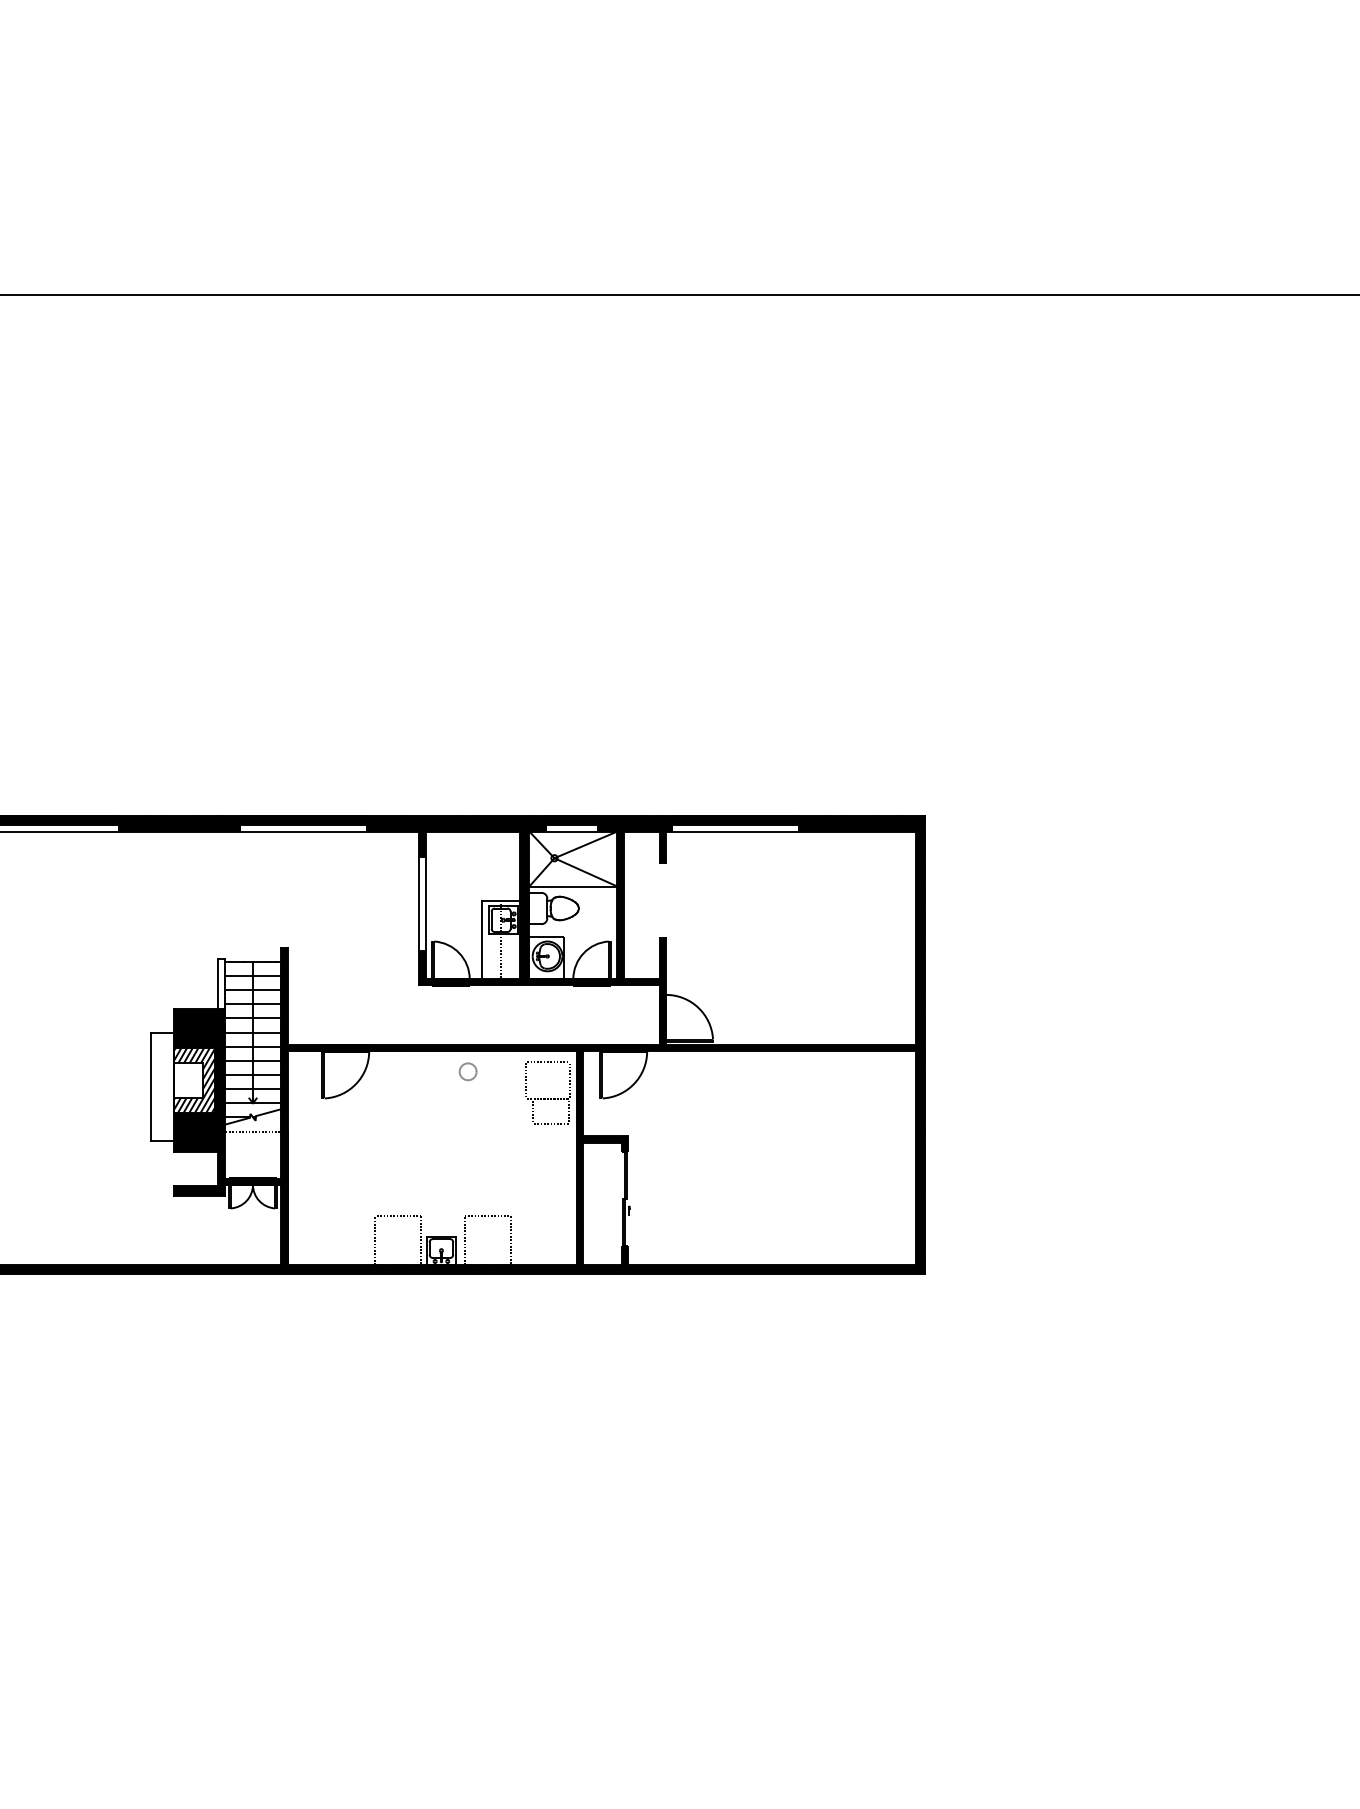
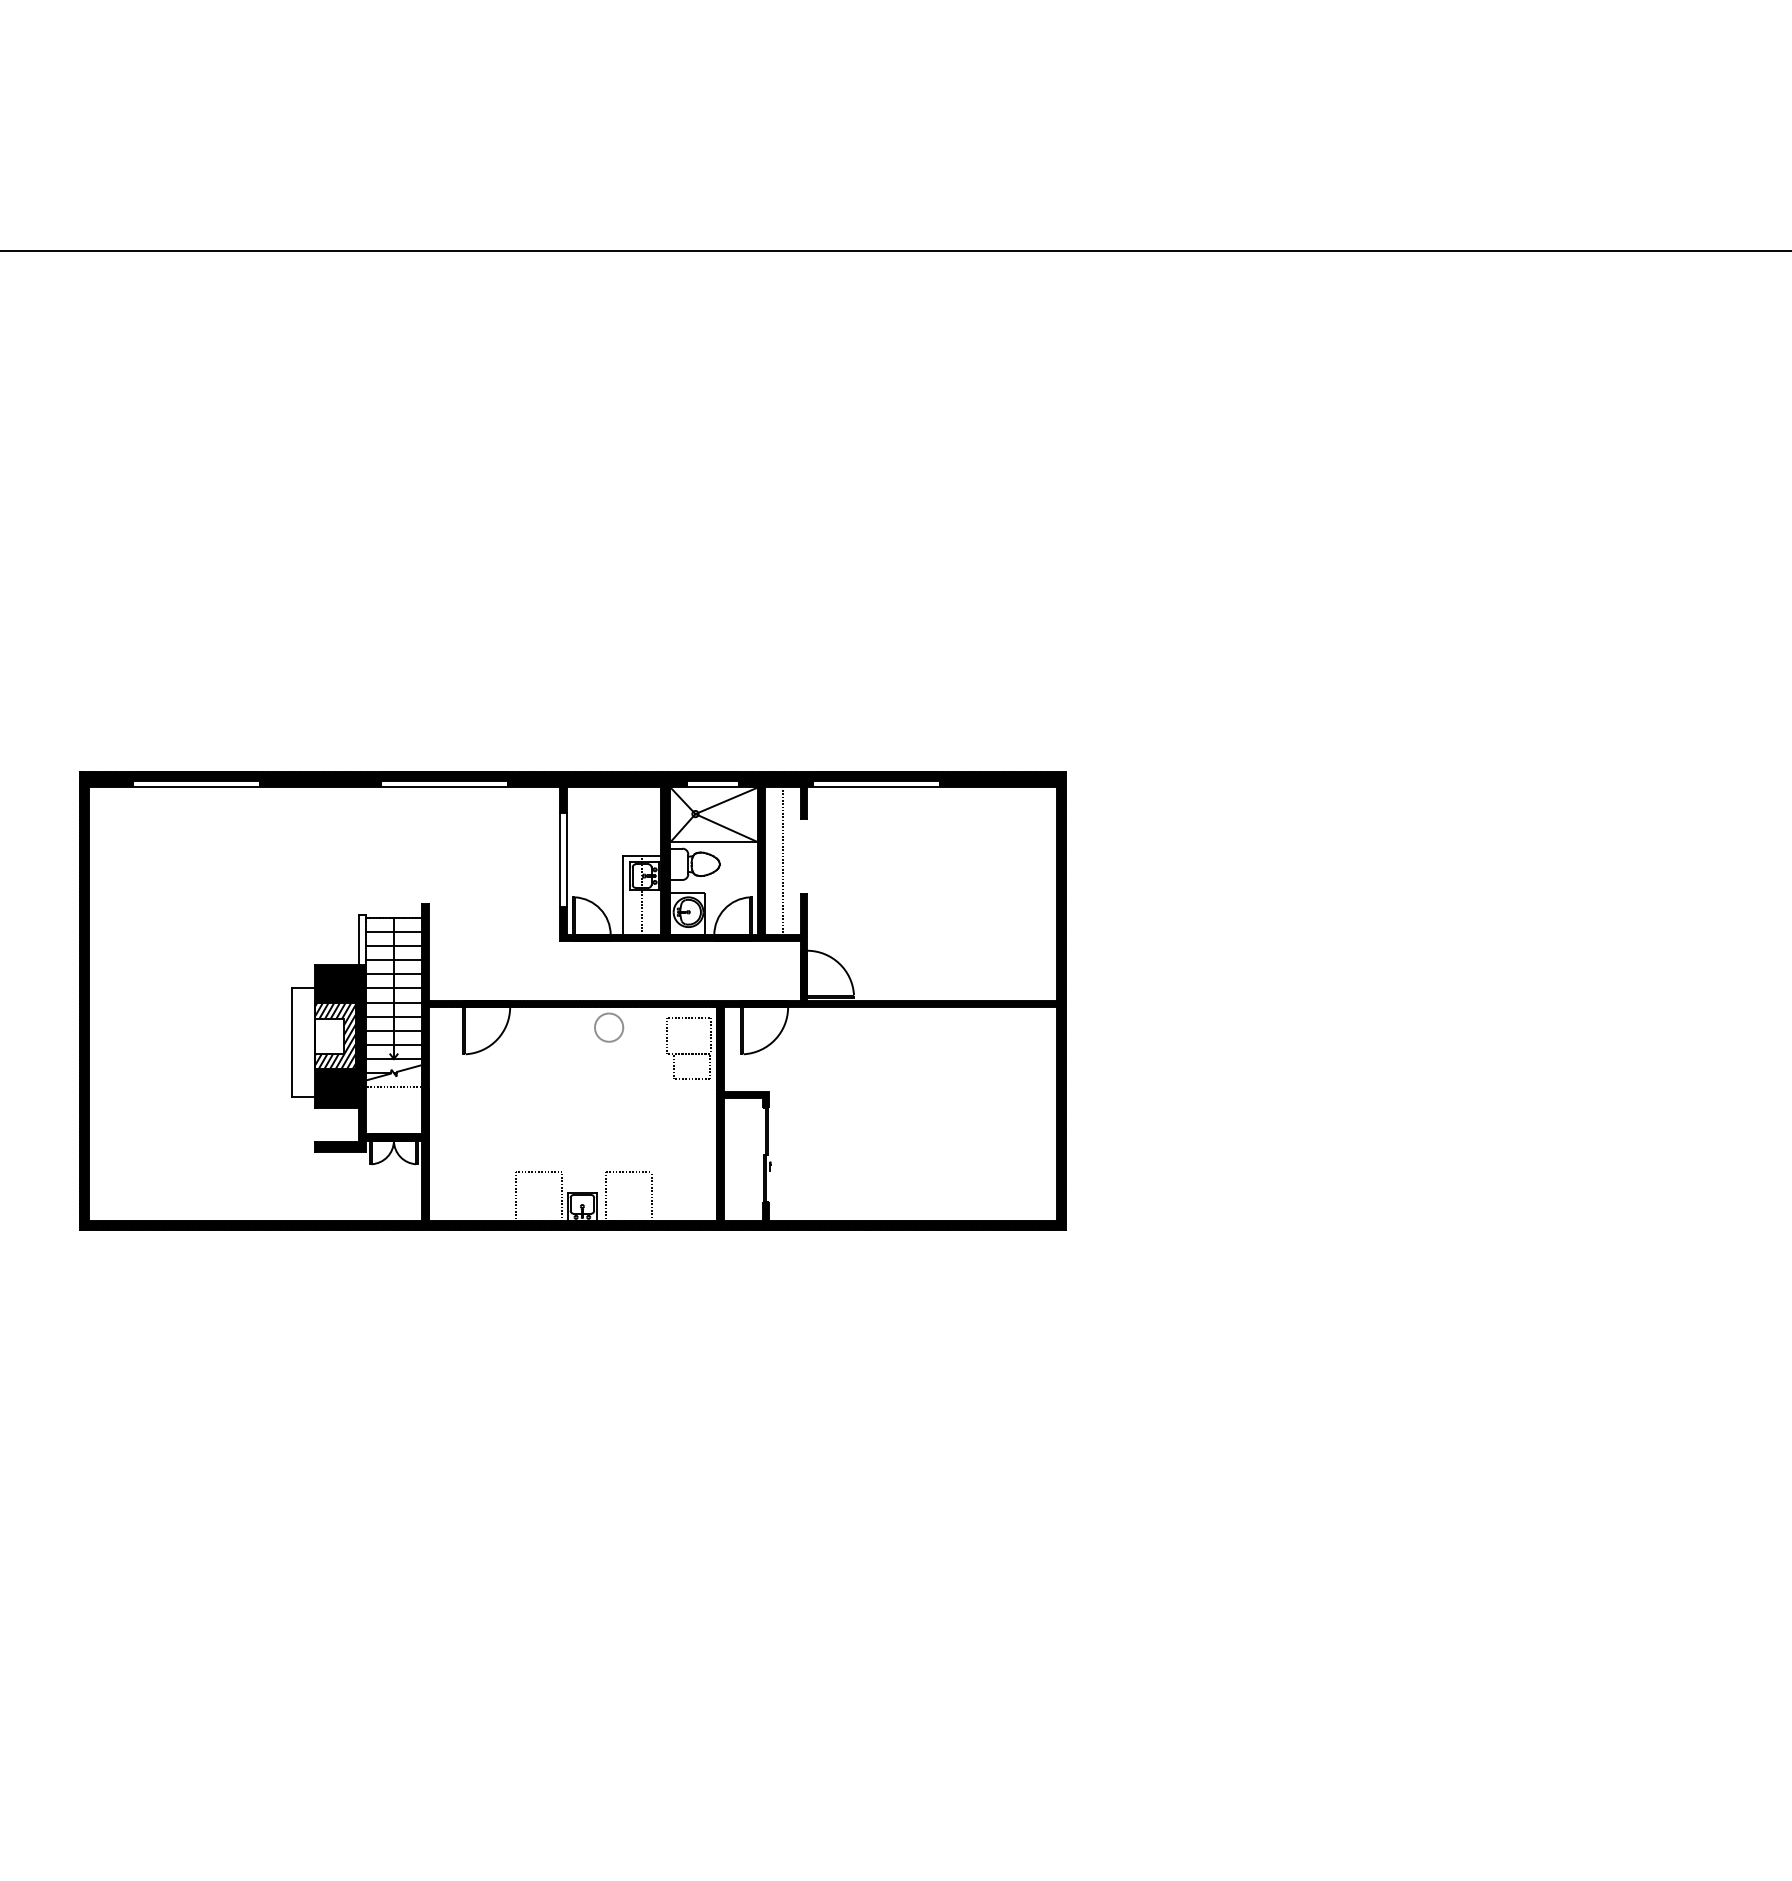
line: (641, 905) -> (782, 861), added
circle: (467, 1071) -> (608, 1027), size x1.67

